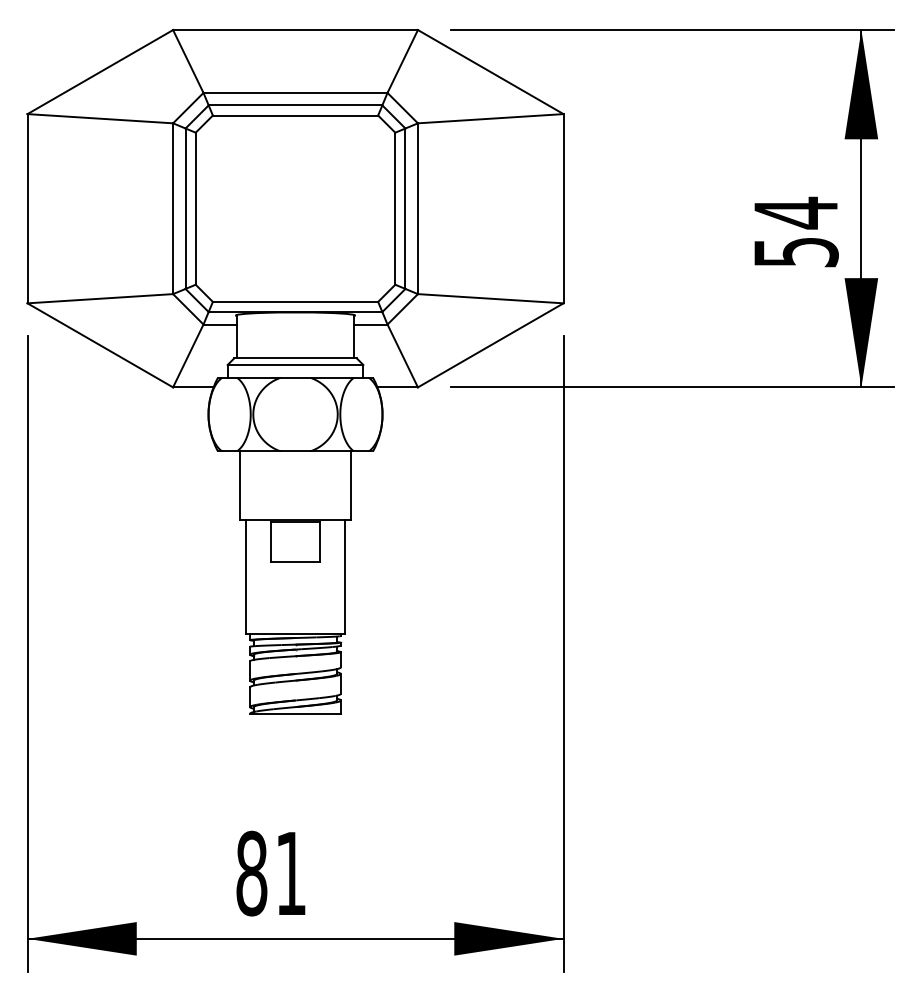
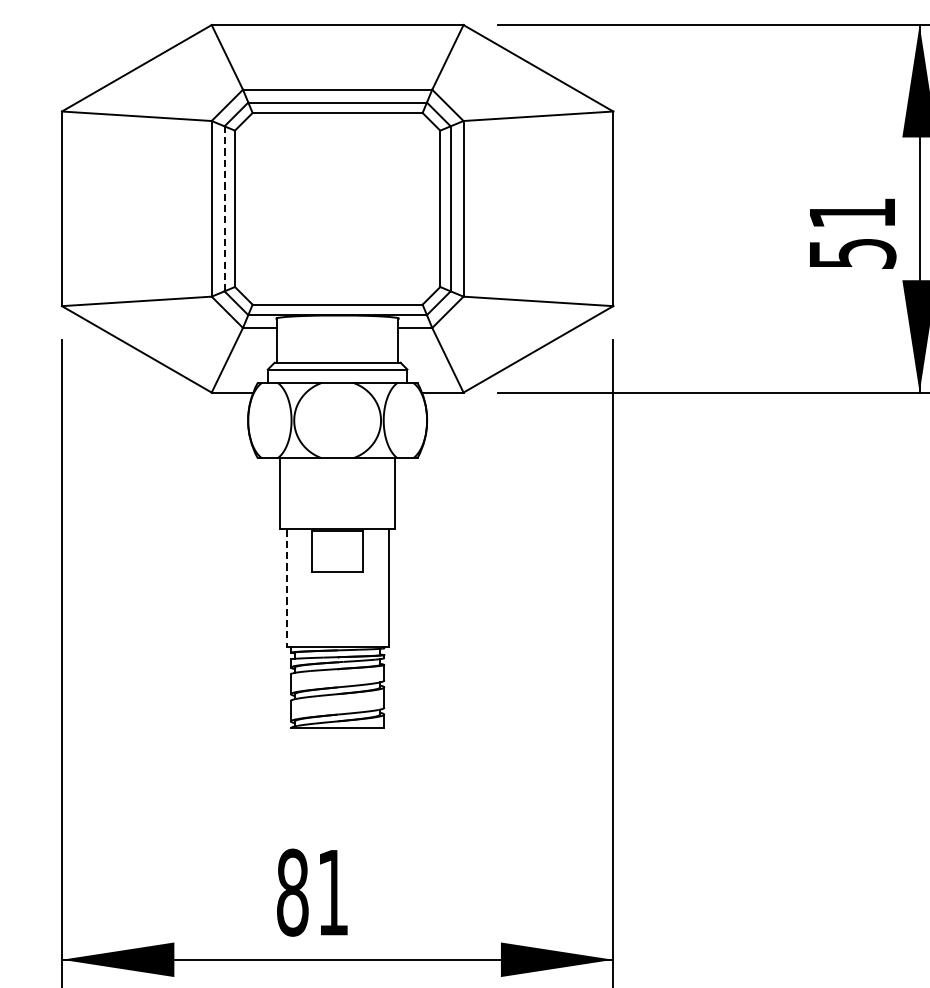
line: (185, 208) -> (224, 208), solid -> dashed
text: (795, 212) -> (851, 212), 54 -> 51
line: (245, 577) -> (286, 588), solid -> dashed

